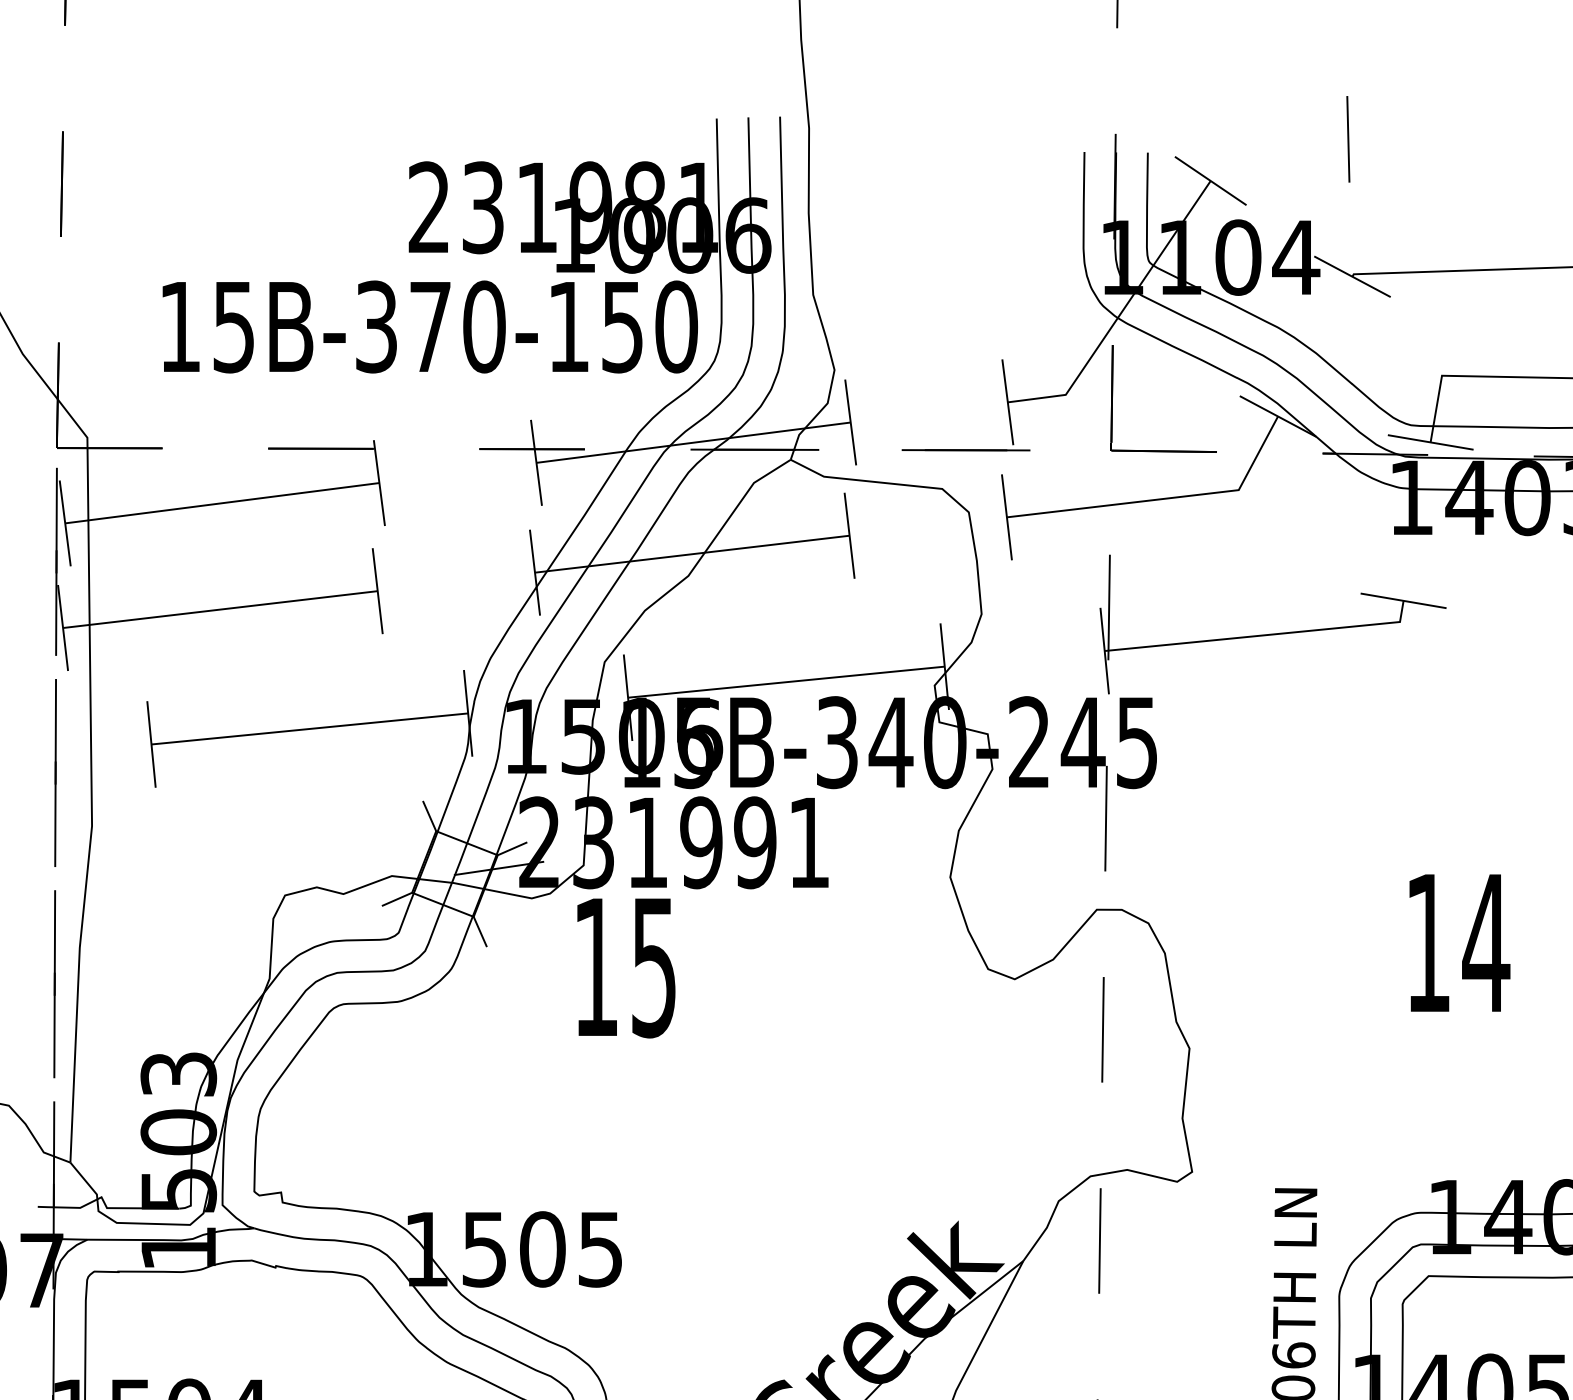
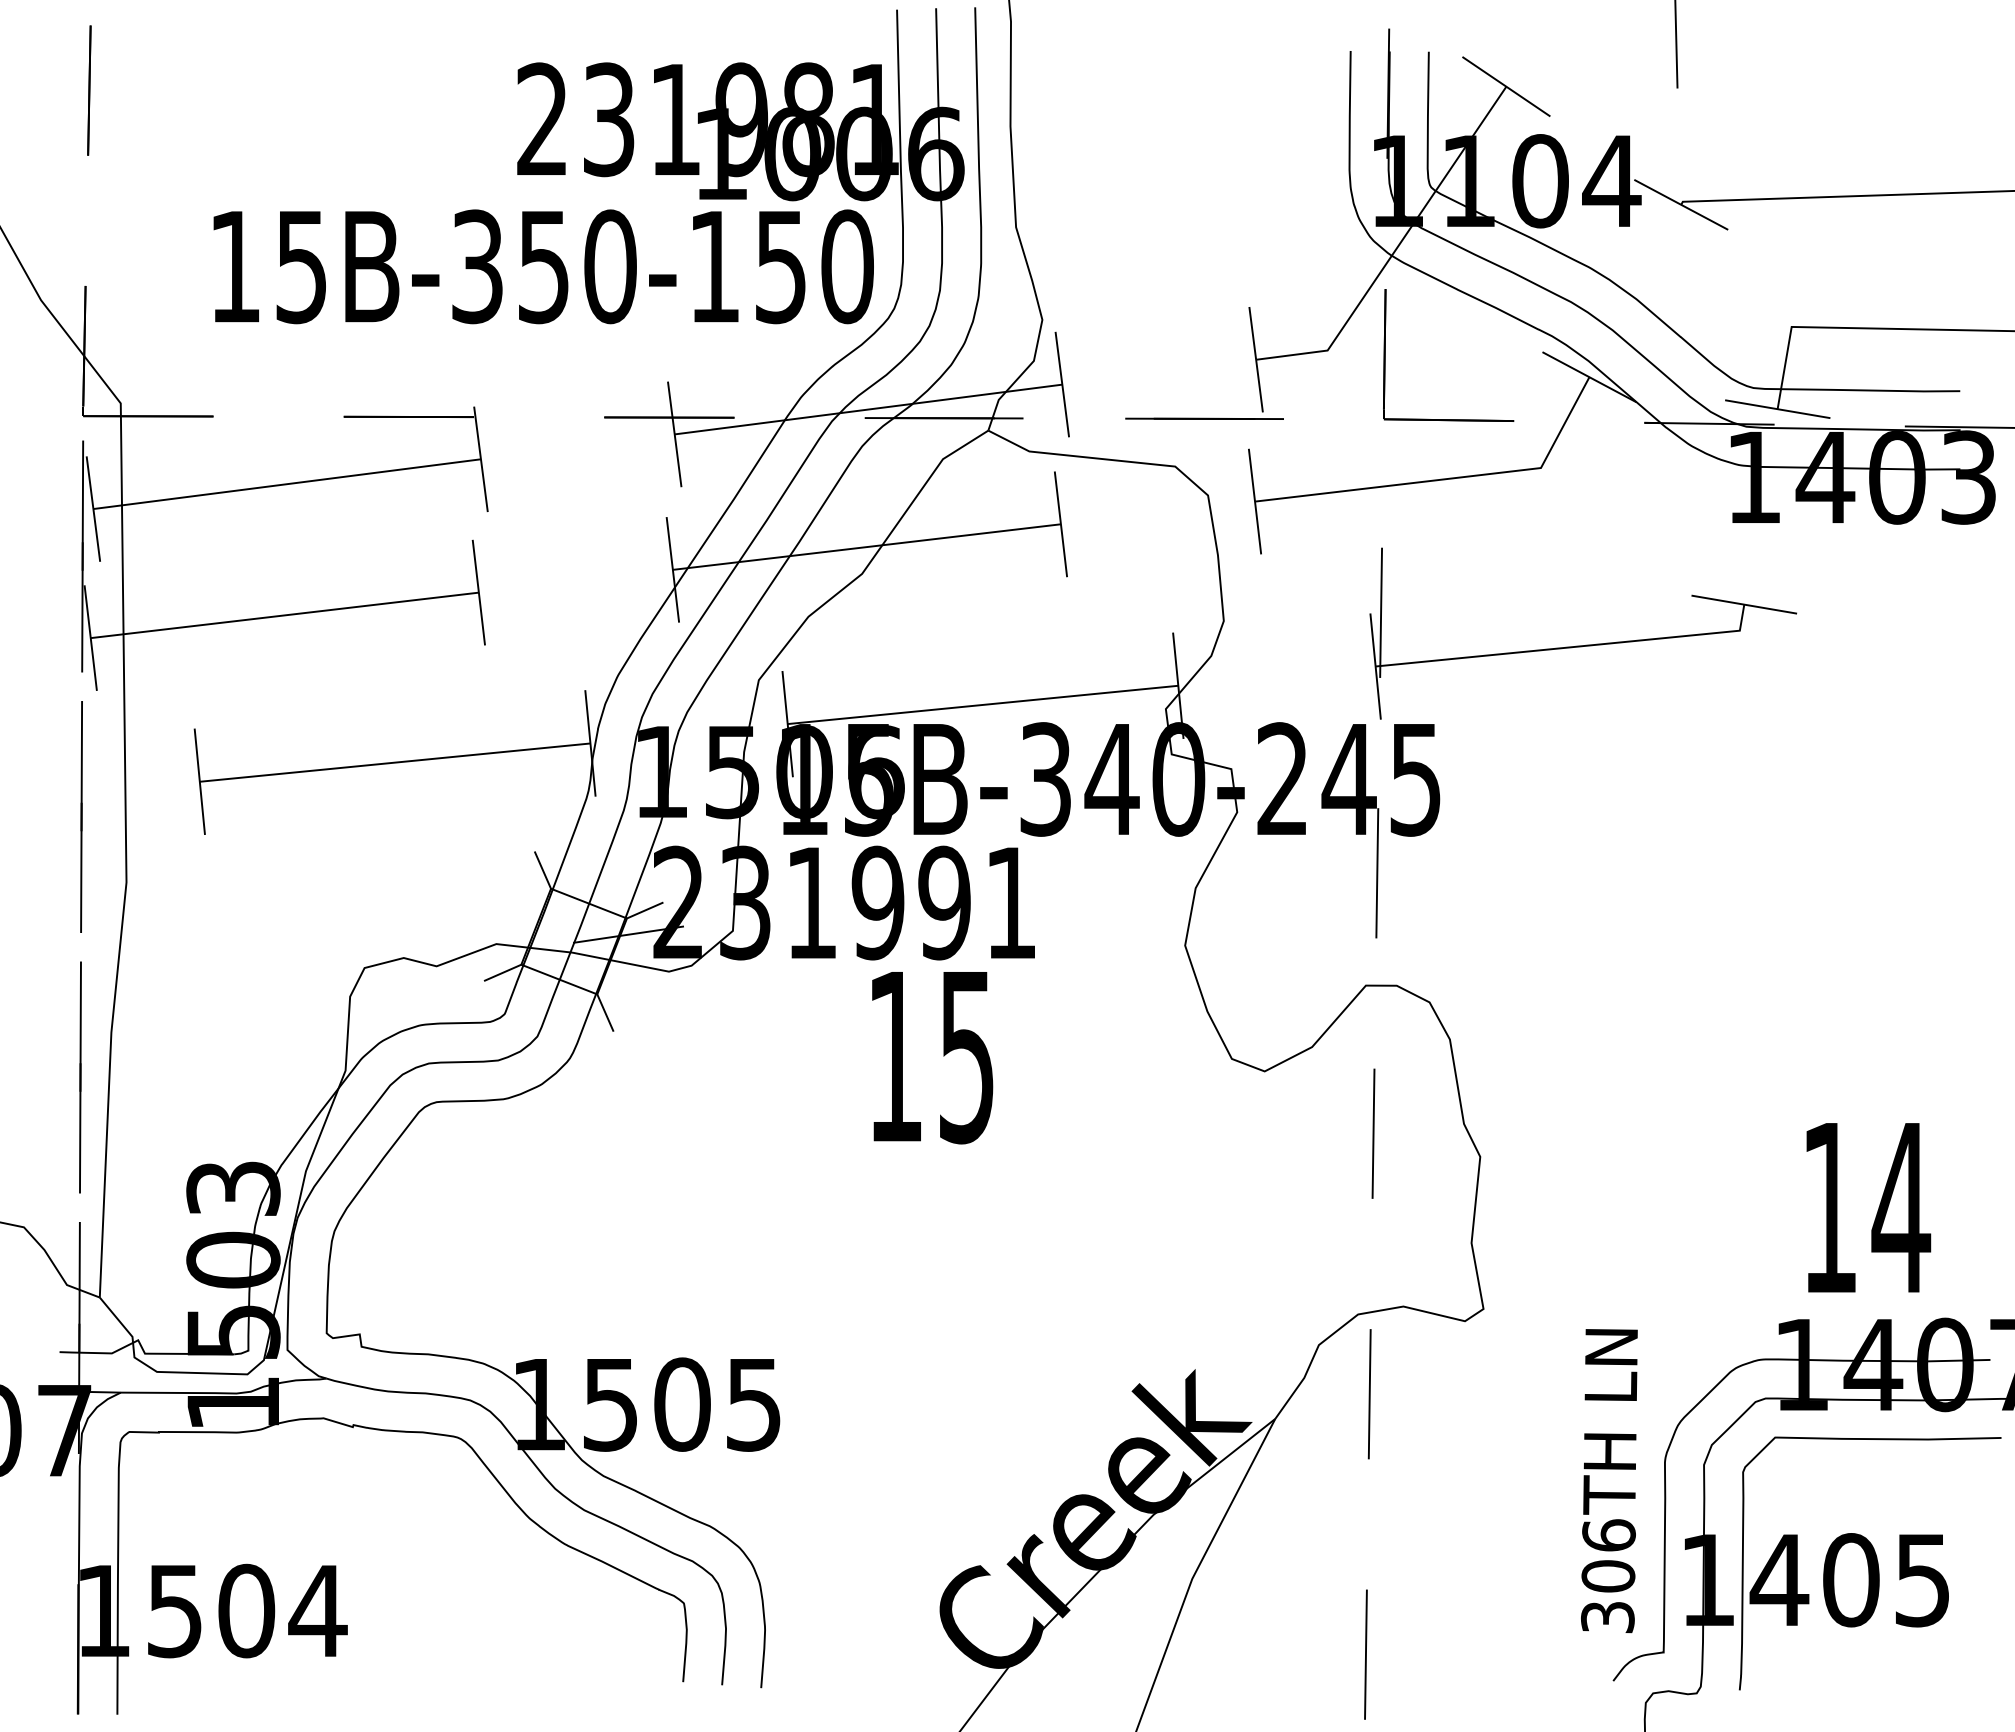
text: (430, 327) -> (543, 267), 15B-370-150 -> 15B-350-150
text: (1459, 942) -> (1868, 1207), moved
text: (626, 968) -> (932, 1058), moved

